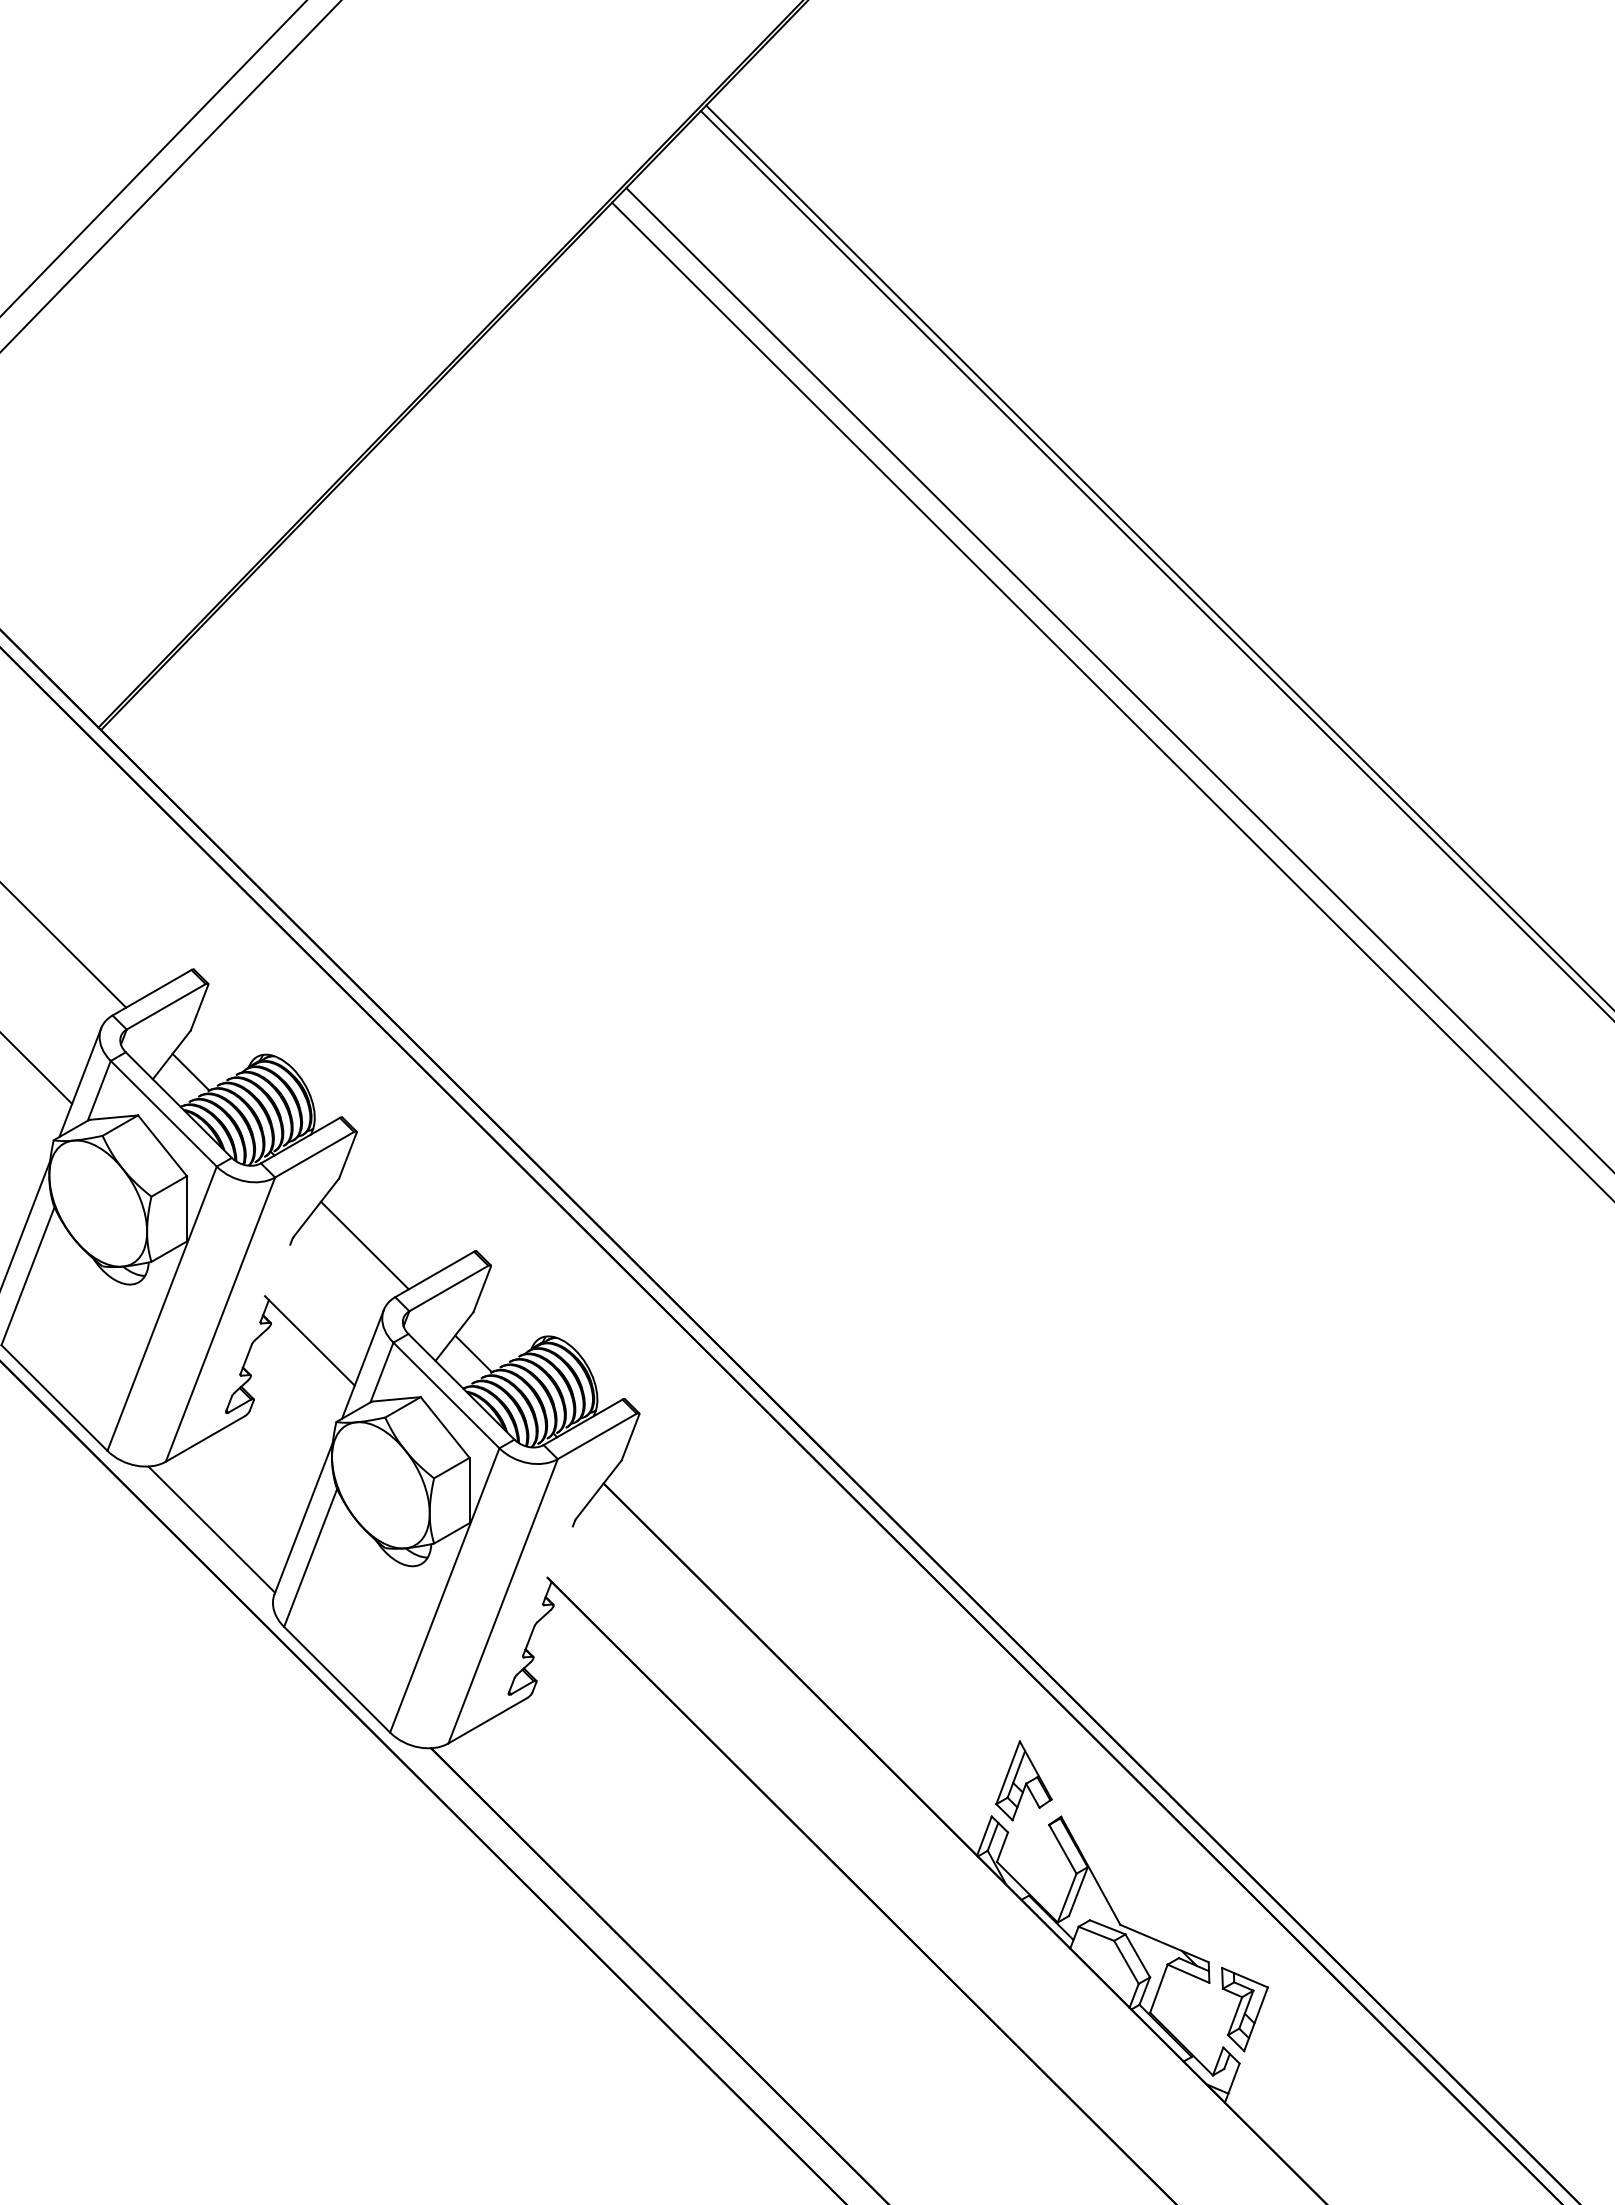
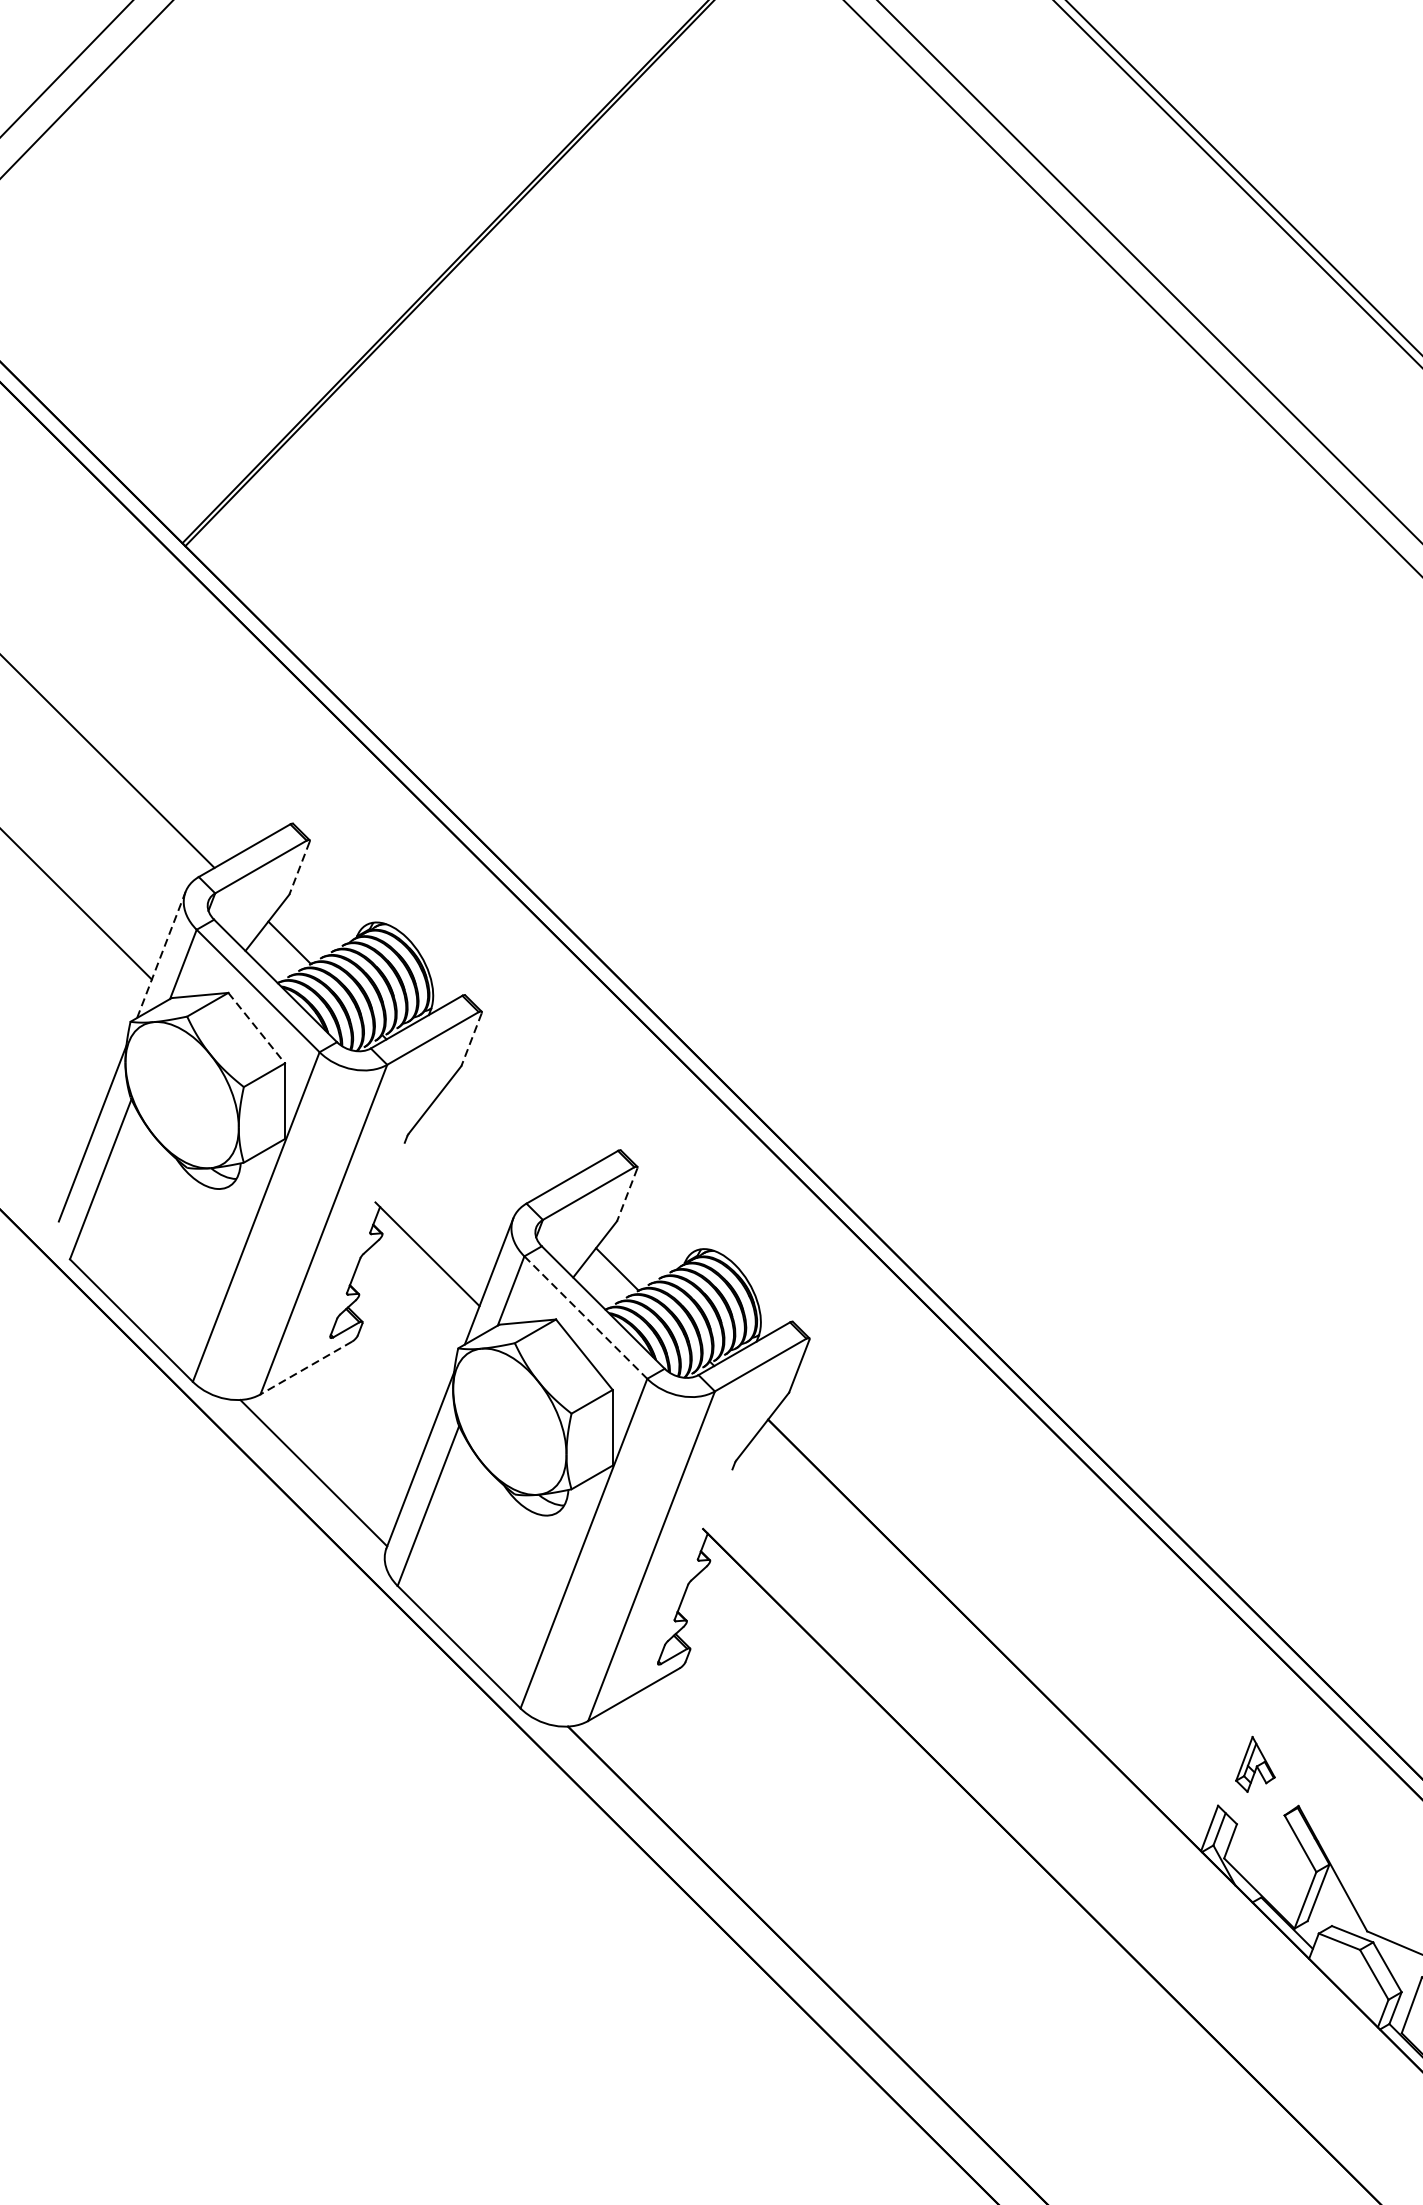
line: (199, 1008) -> (299, 868), solid -> dashed
line: (80, 1082) -> (161, 954), solid -> dashed
line: (162, 1145) -> (256, 1027), solid -> dashed
line: (347, 1156) -> (471, 1040), solid -> dashed
line: (364, 1245) -> (490, 1143), removed
line: (481, 1290) -> (626, 1195), solid -> dashed
line: (446, 1395) -> (585, 1317), solid -> dashed
line: (205, 1438) -> (306, 1367), solid -> dashed
part: (1023, 1780) -> (1254, 1763), size x0.6

